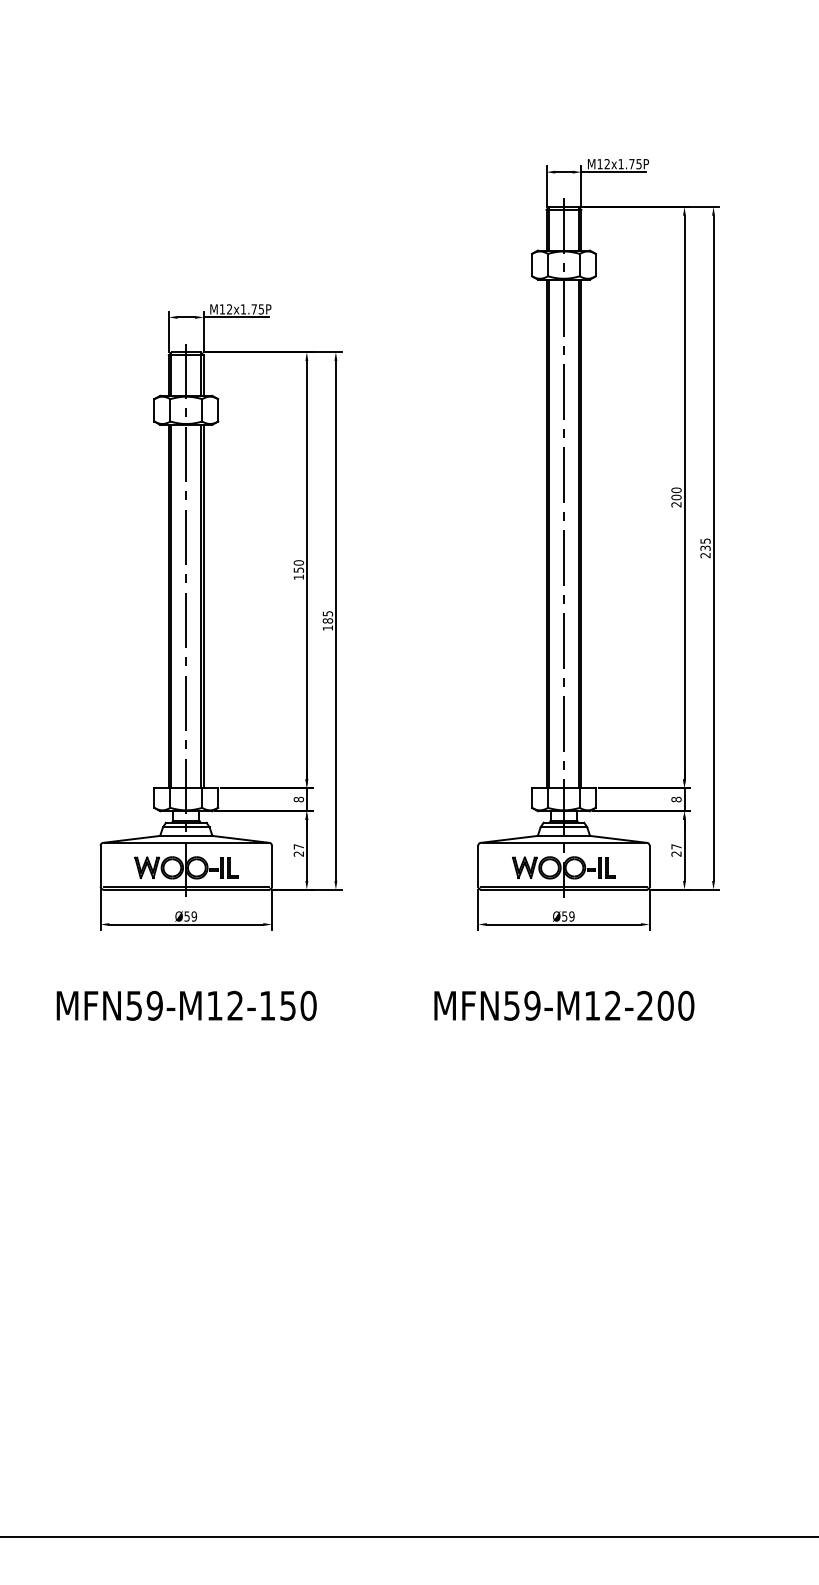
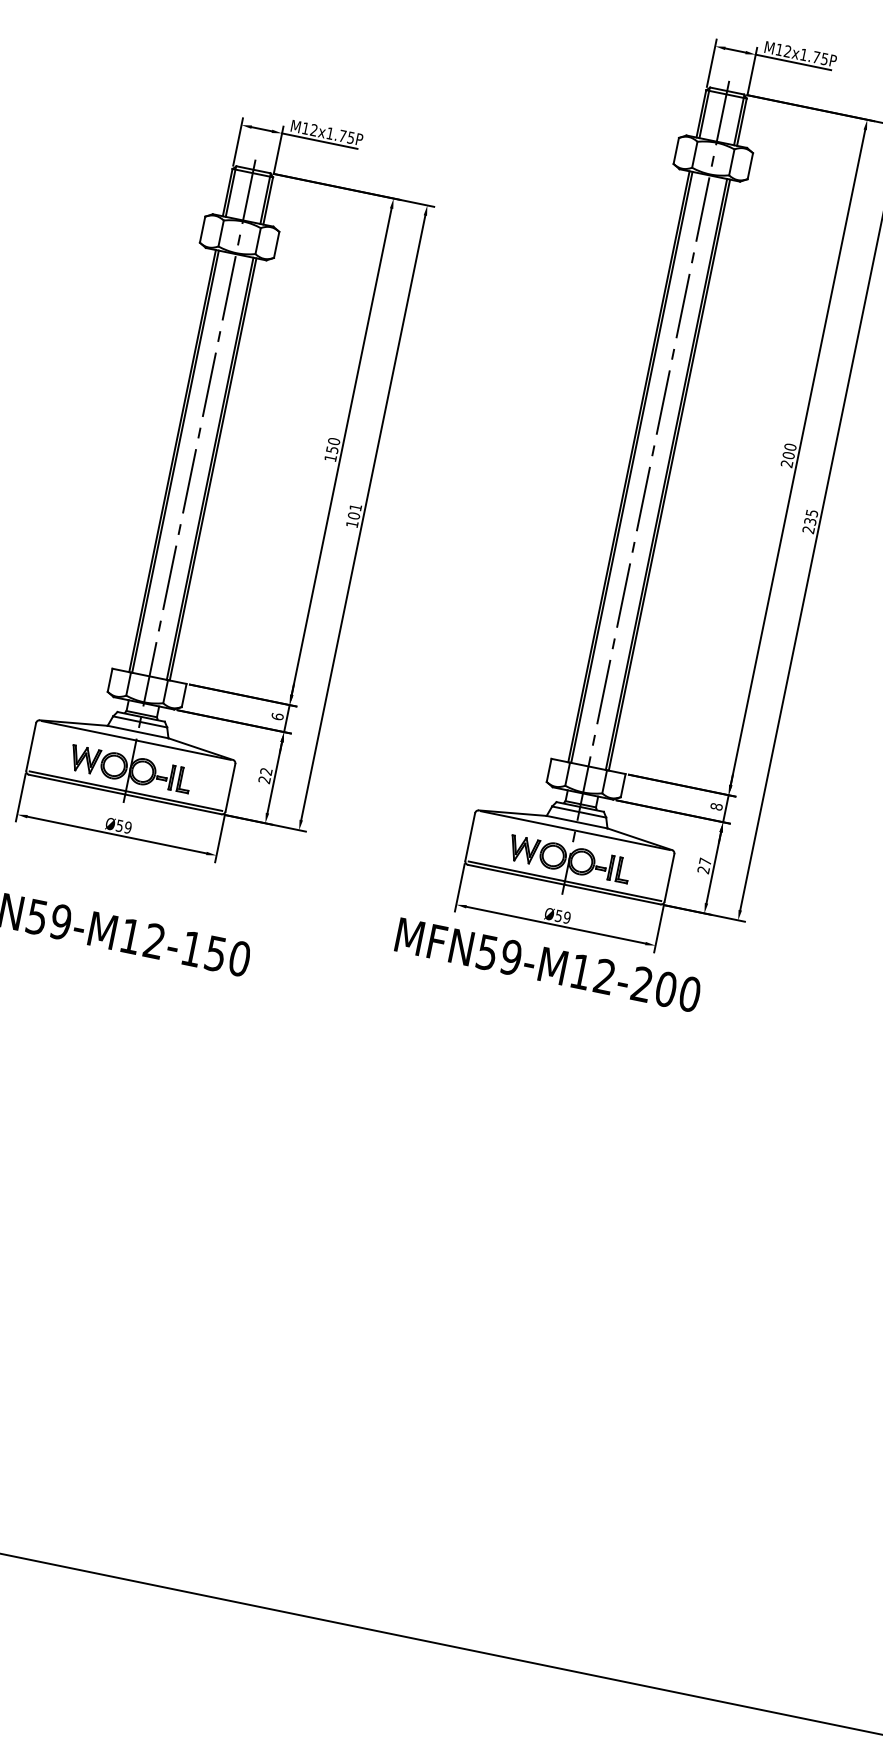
text: (327, 617) -> (354, 511), 185 -> 101
text: (298, 799) -> (277, 716), 8 -> 6
text: (298, 846) -> (265, 771), 27 -> 22
text: (564, 1005) -> (548, 964), moved

